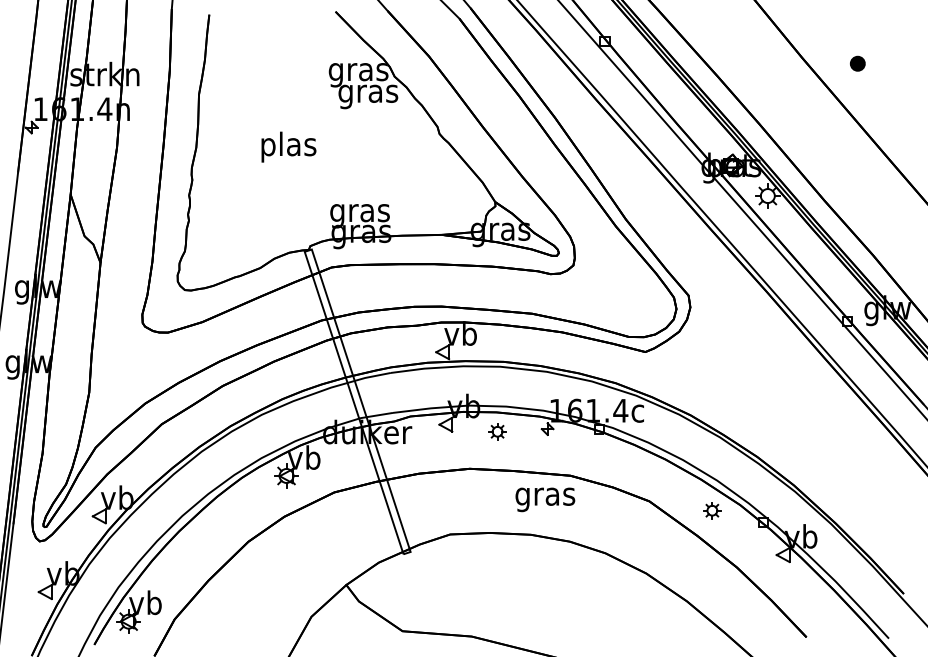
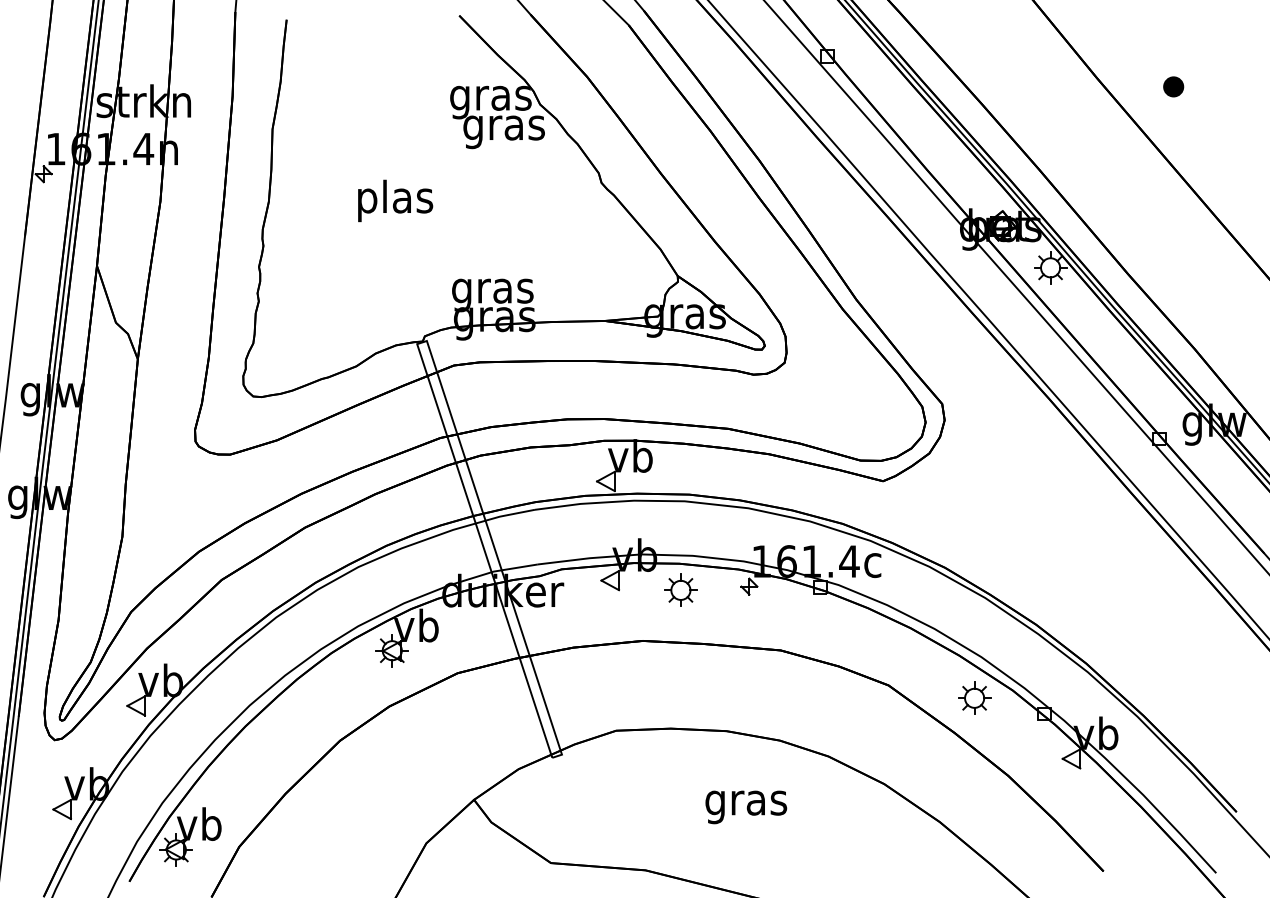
part: (497, 431) -> (680, 589), size x1.43
text: (545, 499) -> (746, 807), moved
part: (712, 510) -> (974, 697), size x1.43

